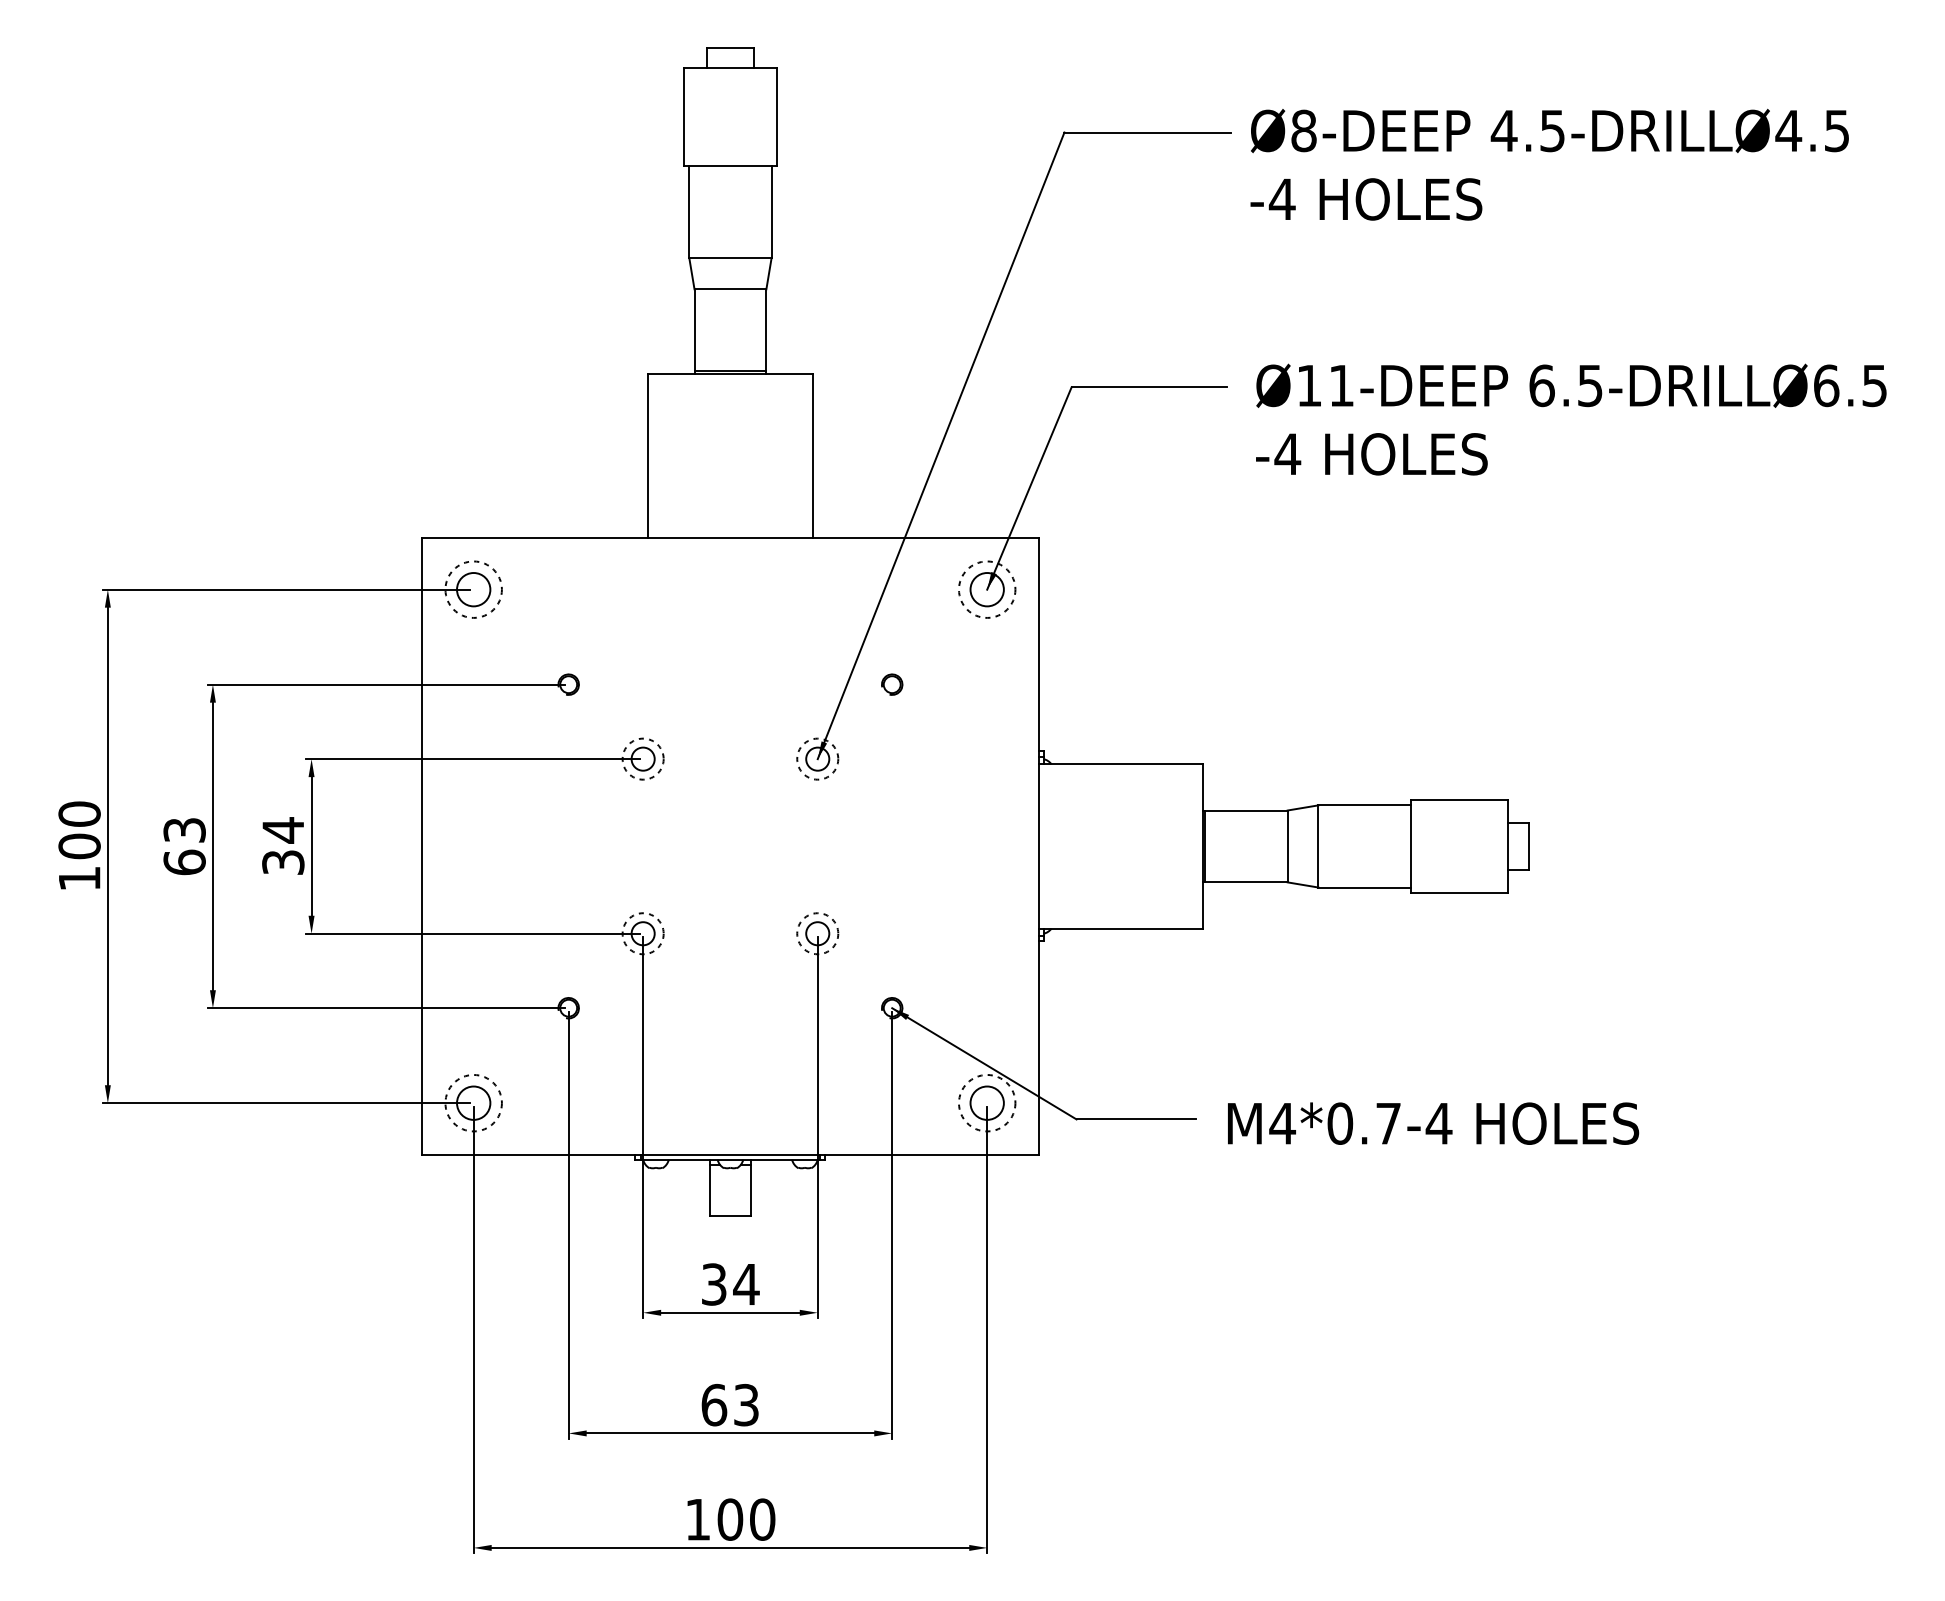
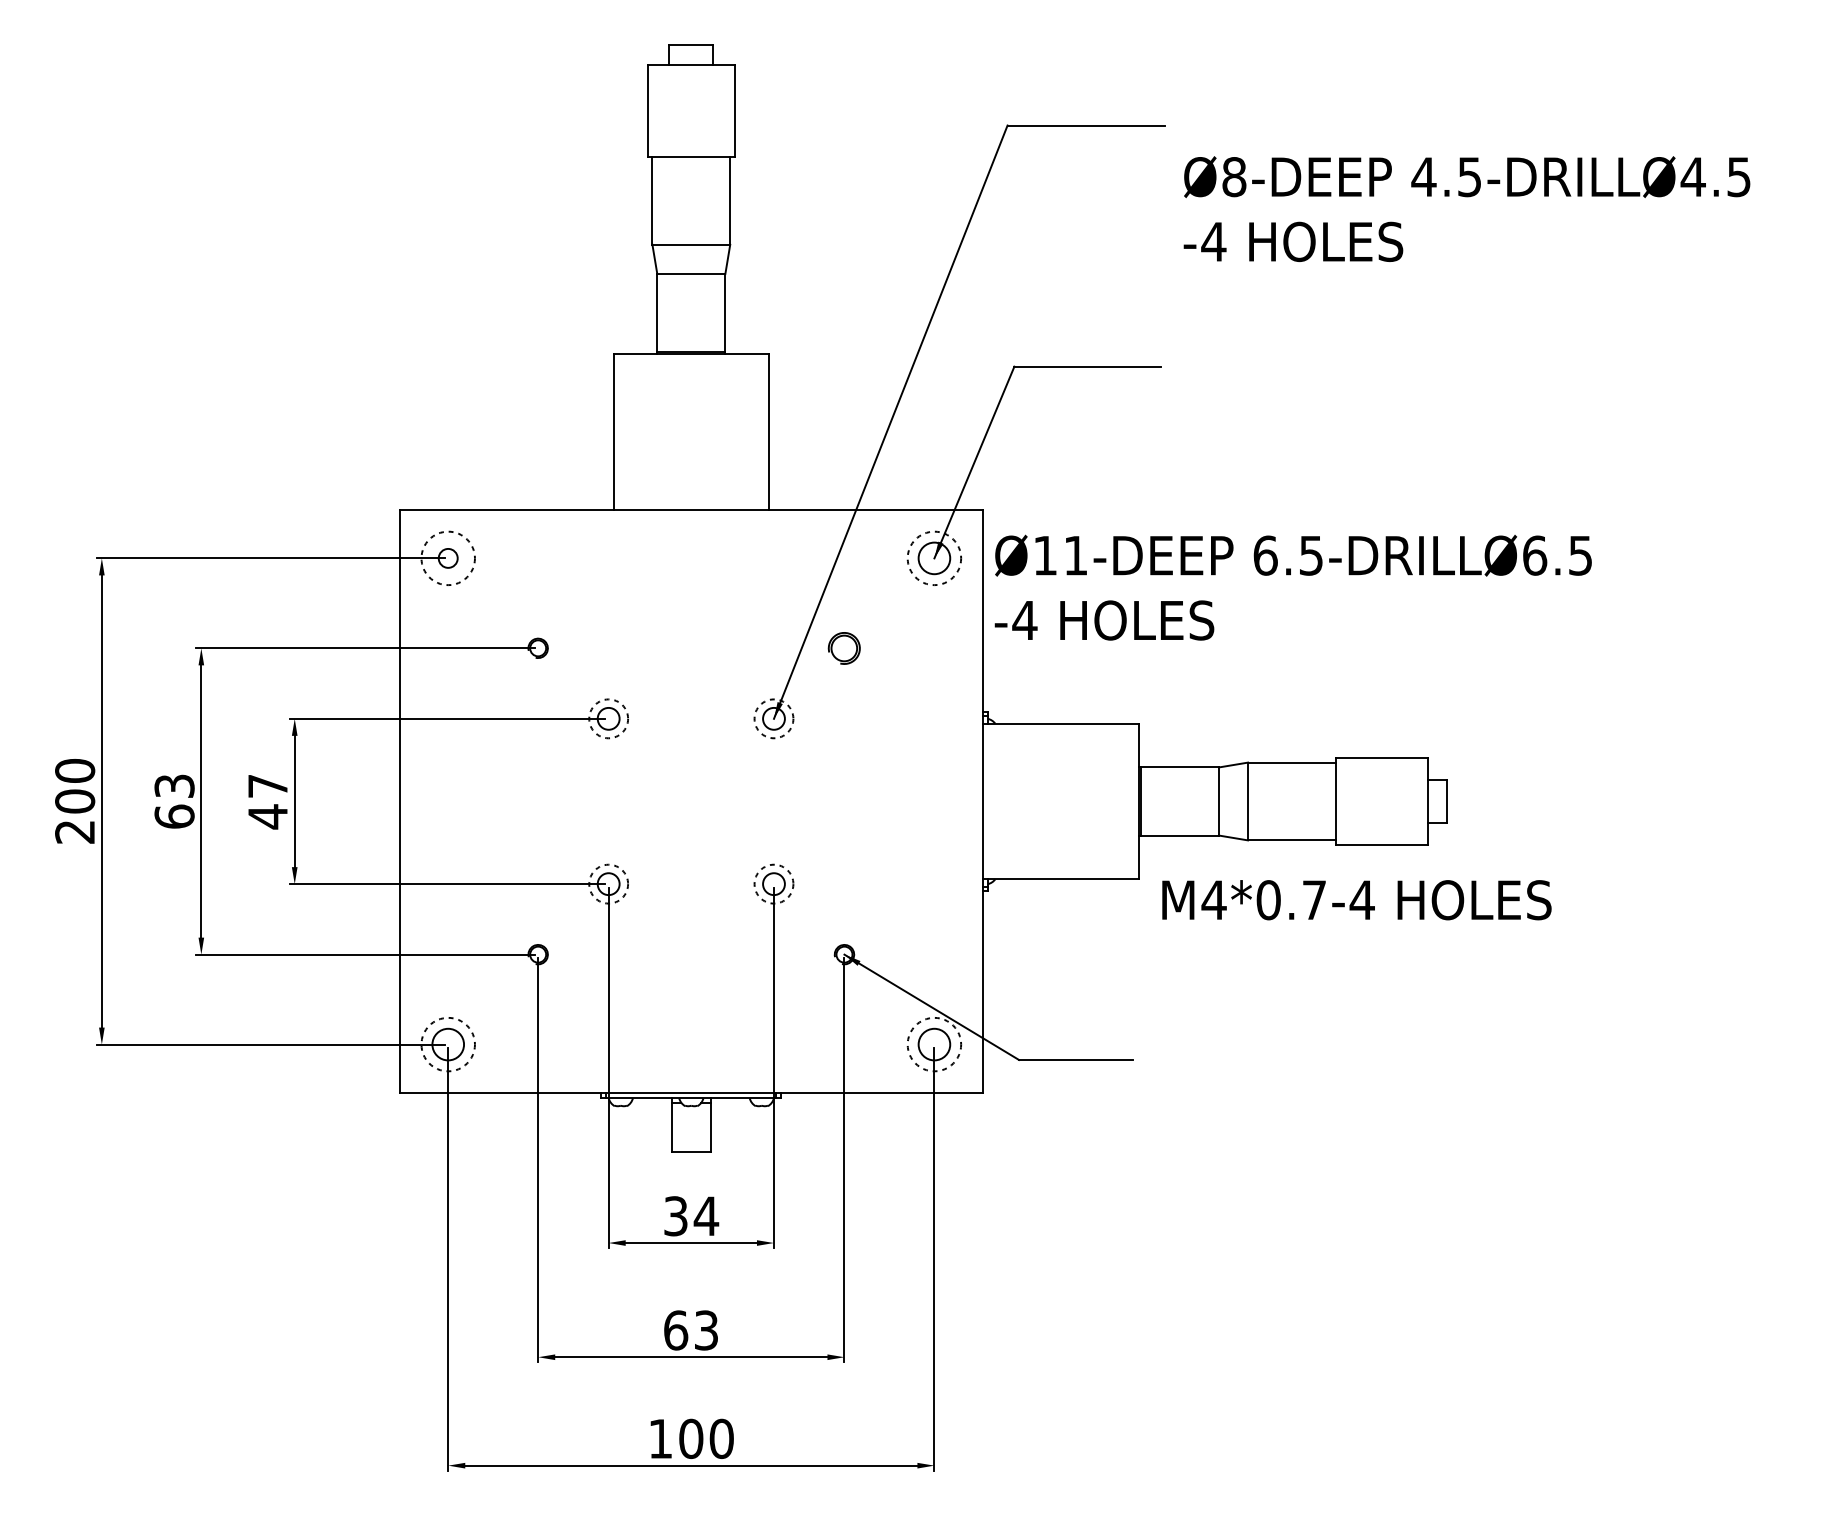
text: (1549, 164) -> (1466, 208), moved
text: (1571, 419) -> (1293, 587), moved
circle: (473, 589) -> (448, 558), size x0.6
part: (892, 684) -> (844, 648), size x1.6
text: (283, 846) -> (268, 801), 34 -> 47
text: (79, 879) -> (75, 832), 100 -> 200
text: (1433, 1123) -> (1356, 900), moved

